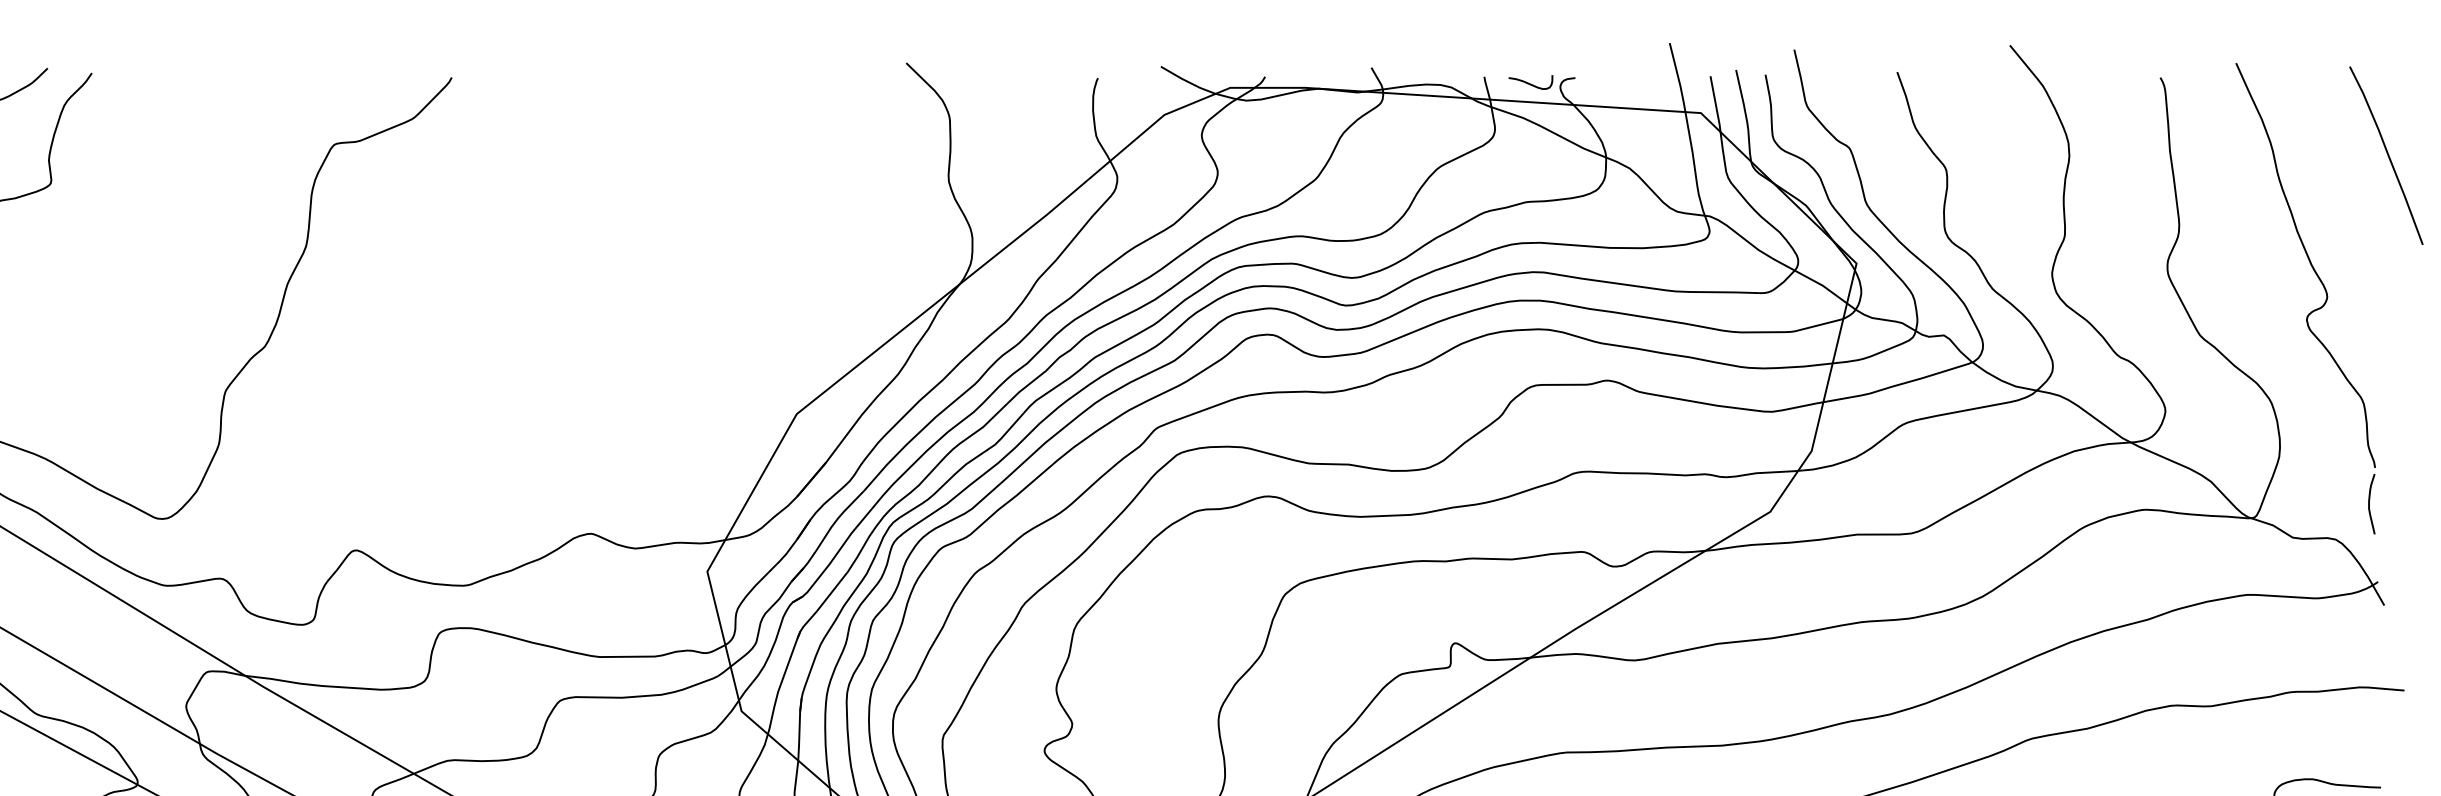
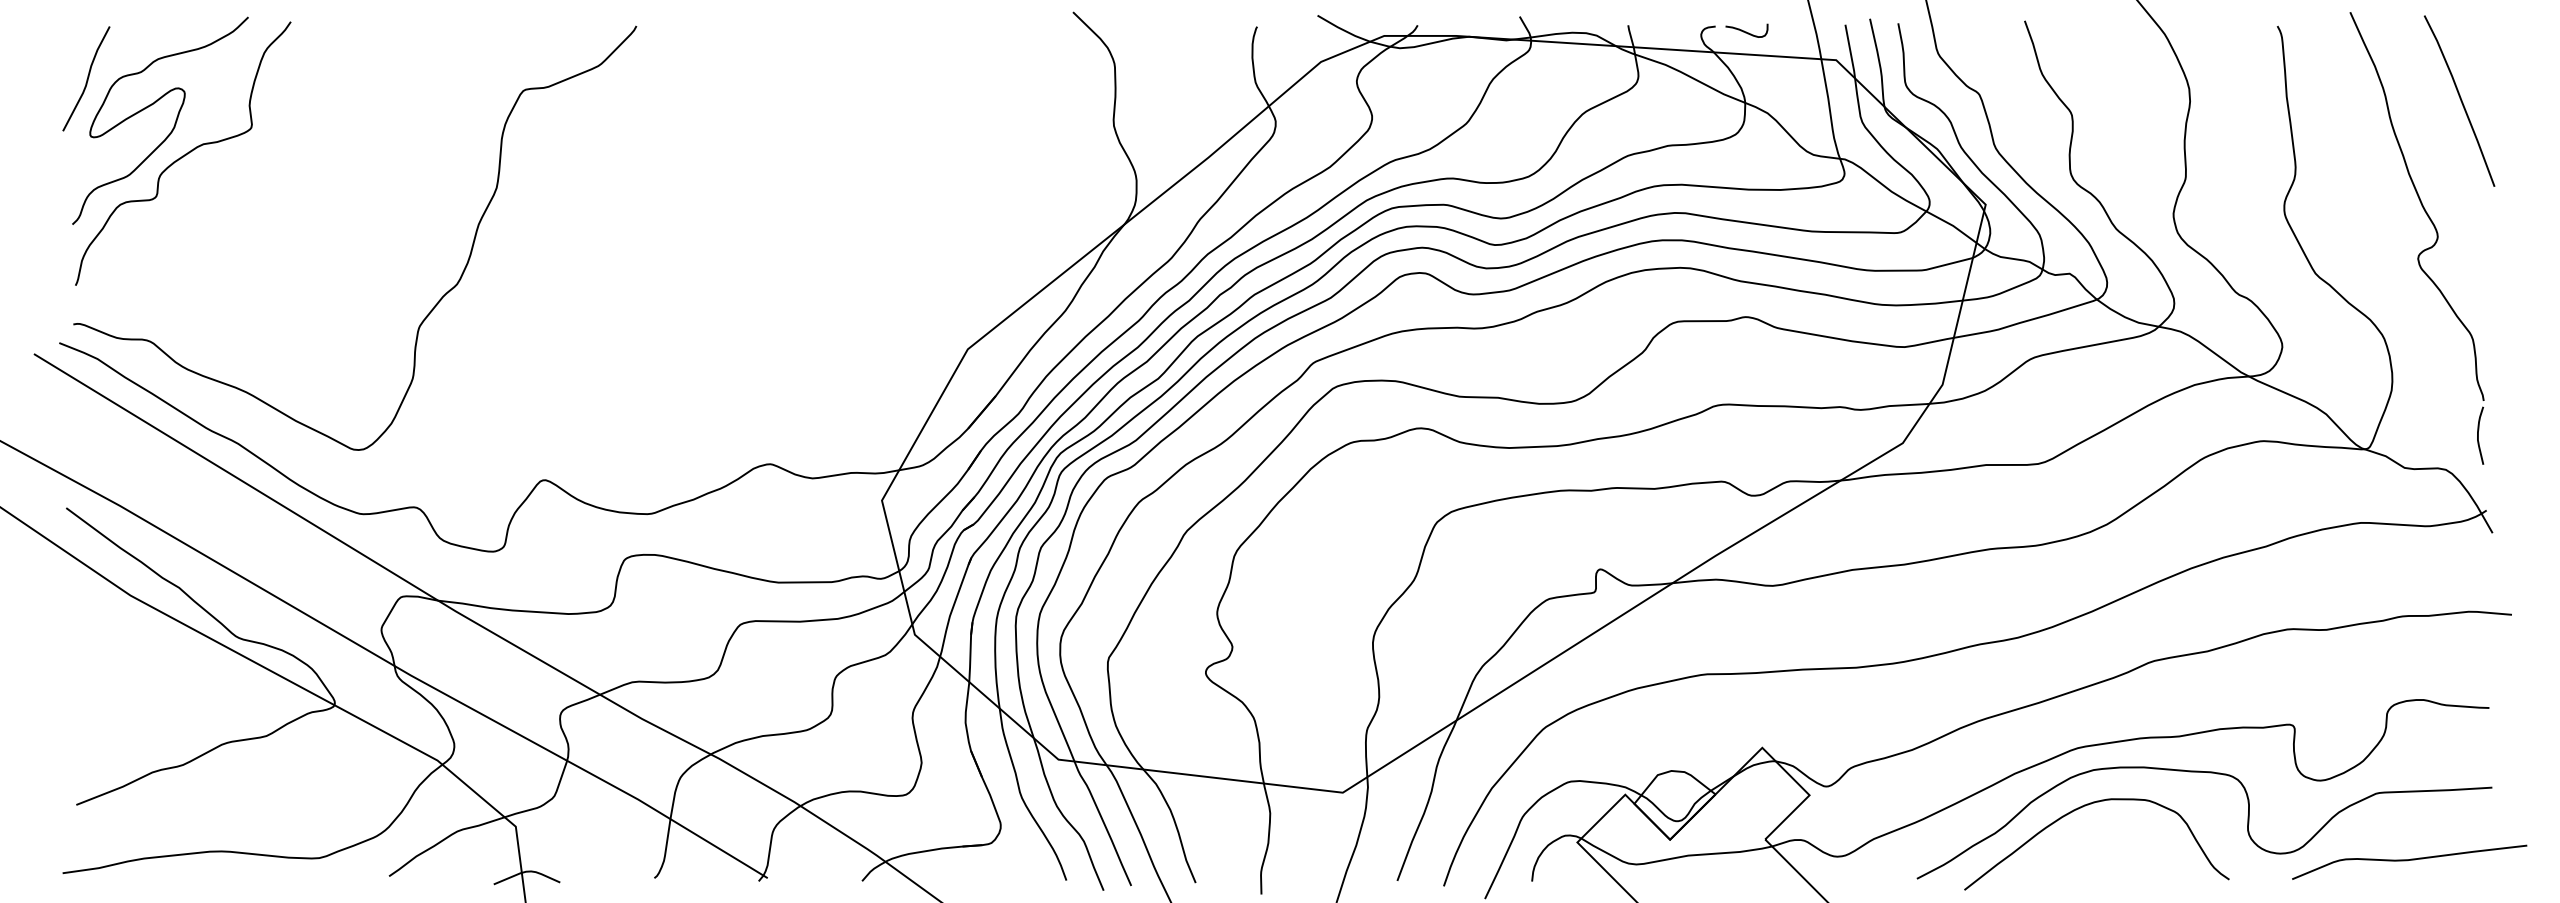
curve: (1530, 83) -> (1746, 31), moved
curve: (2387, 155) -> (2460, 100), moved

